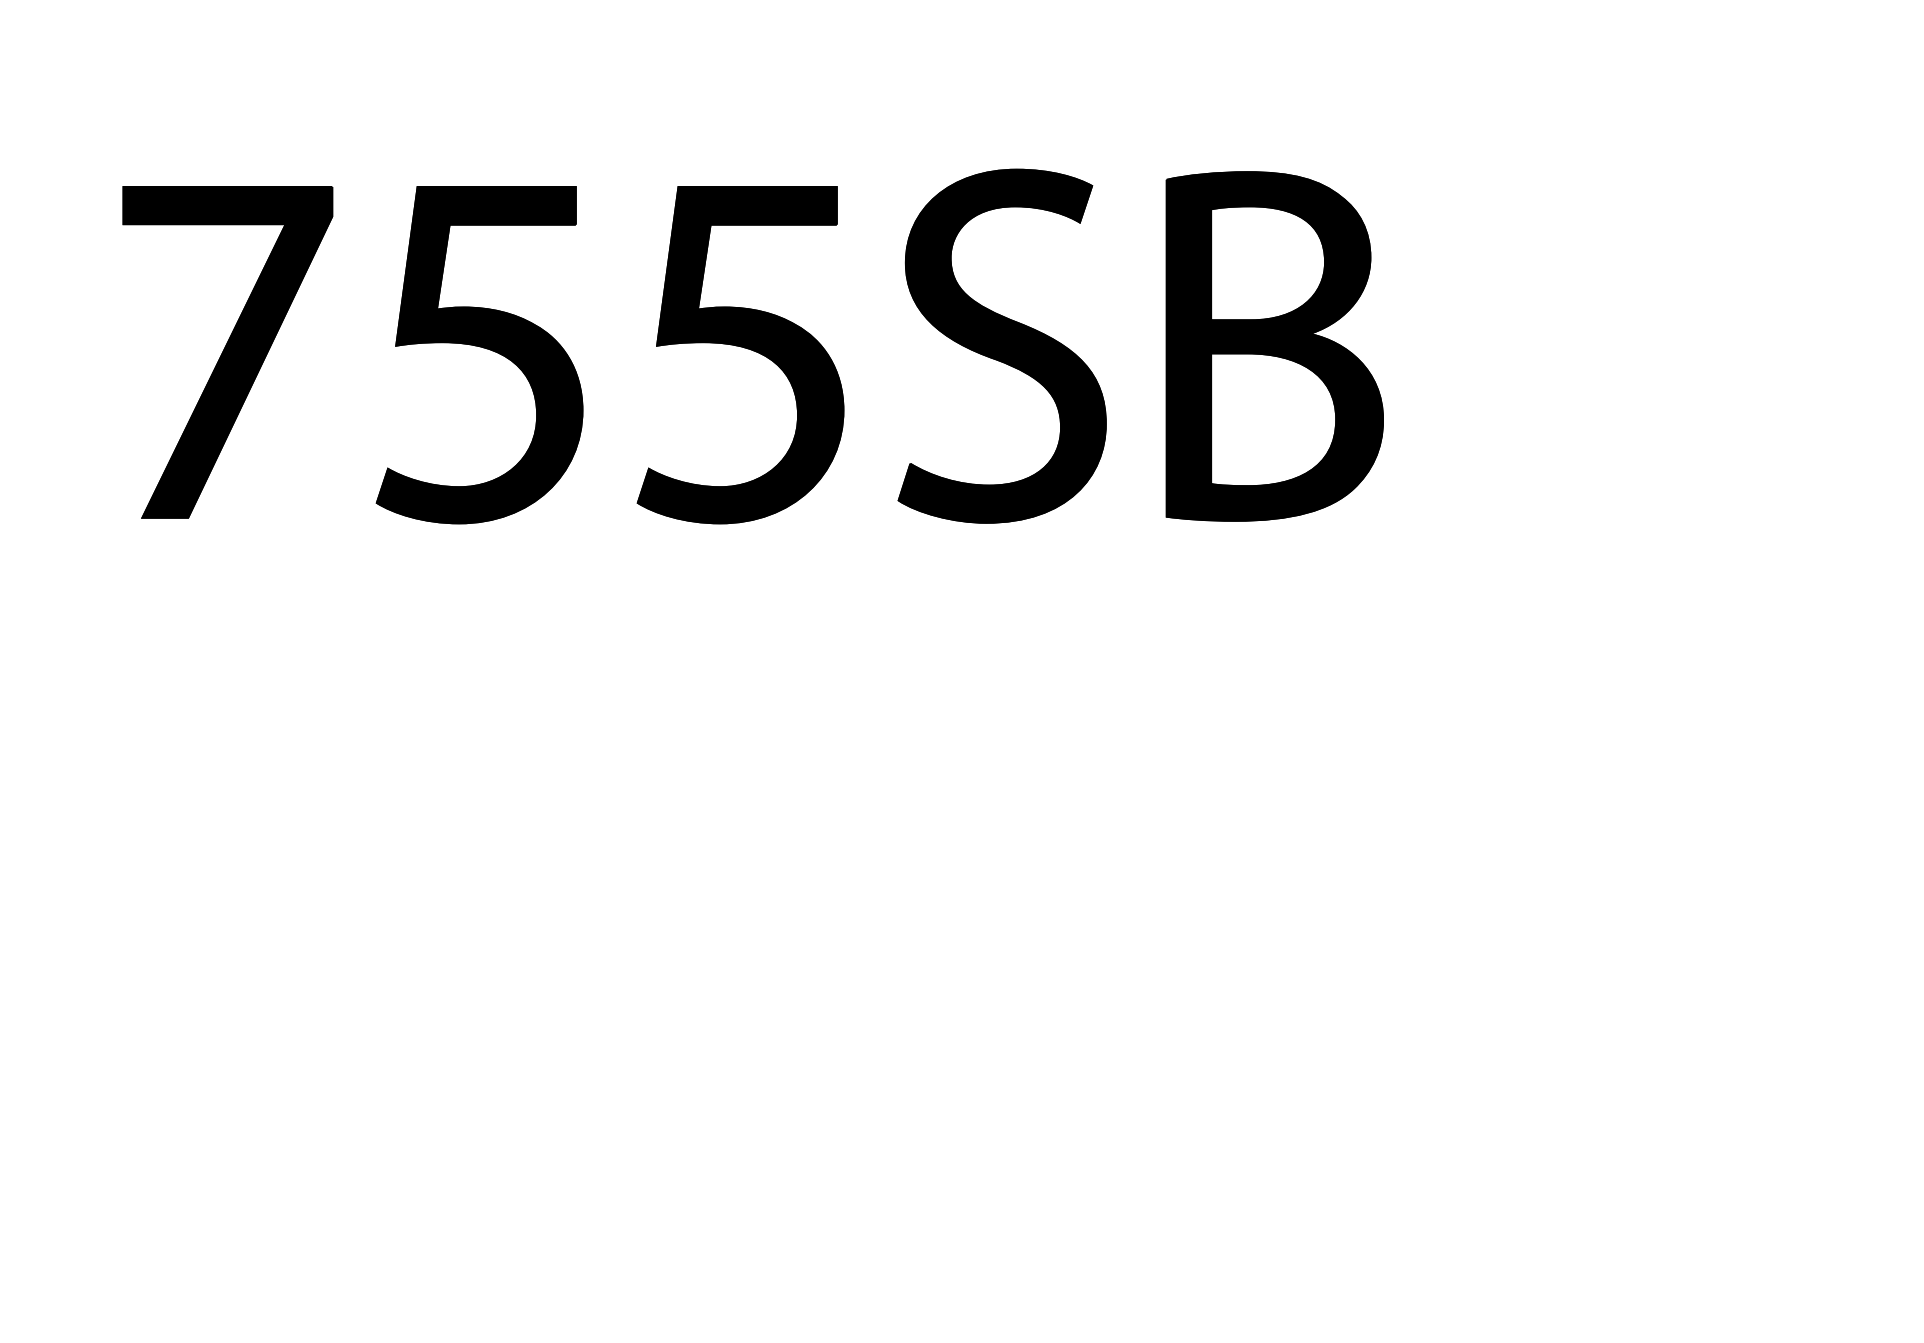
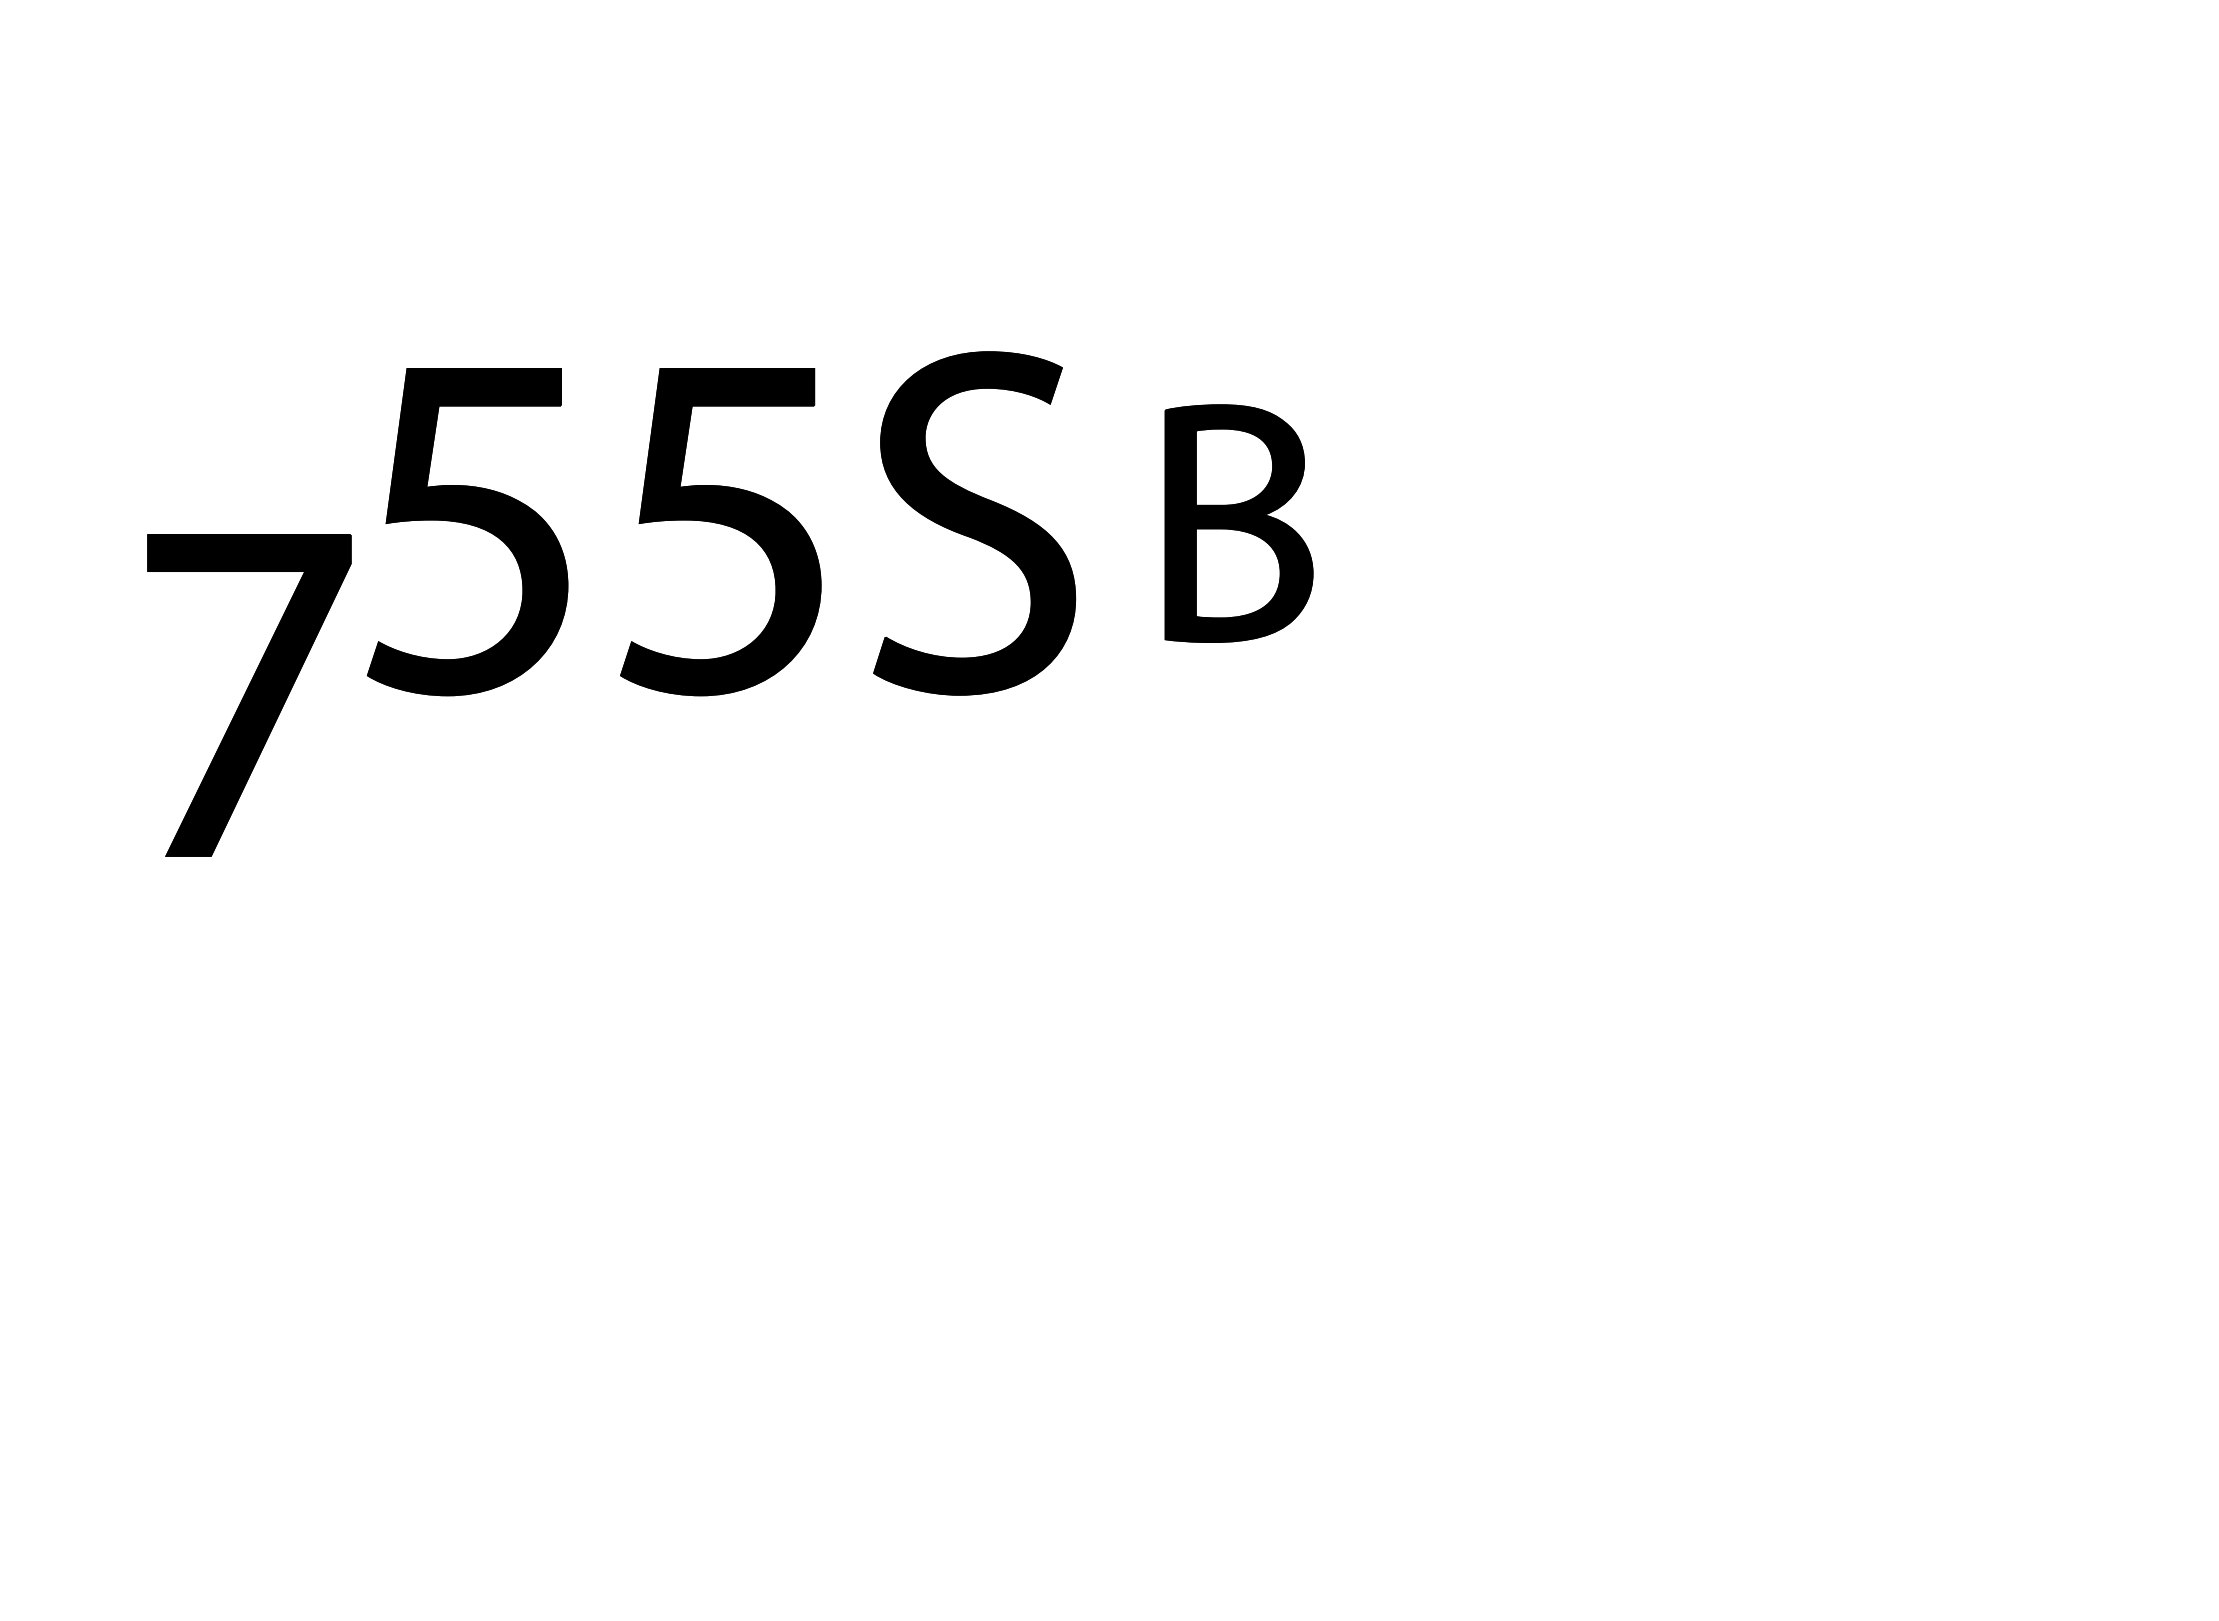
part: (1274, 346) -> (1238, 523), size x0.7
part: (227, 352) -> (249, 695), moved

